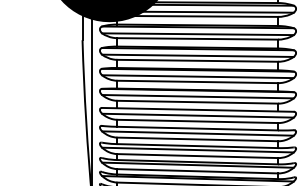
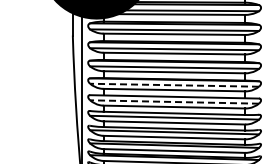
line: (197, 96) -> (174, 85), solid -> dashed
line: (197, 115) -> (174, 101), solid -> dashed

